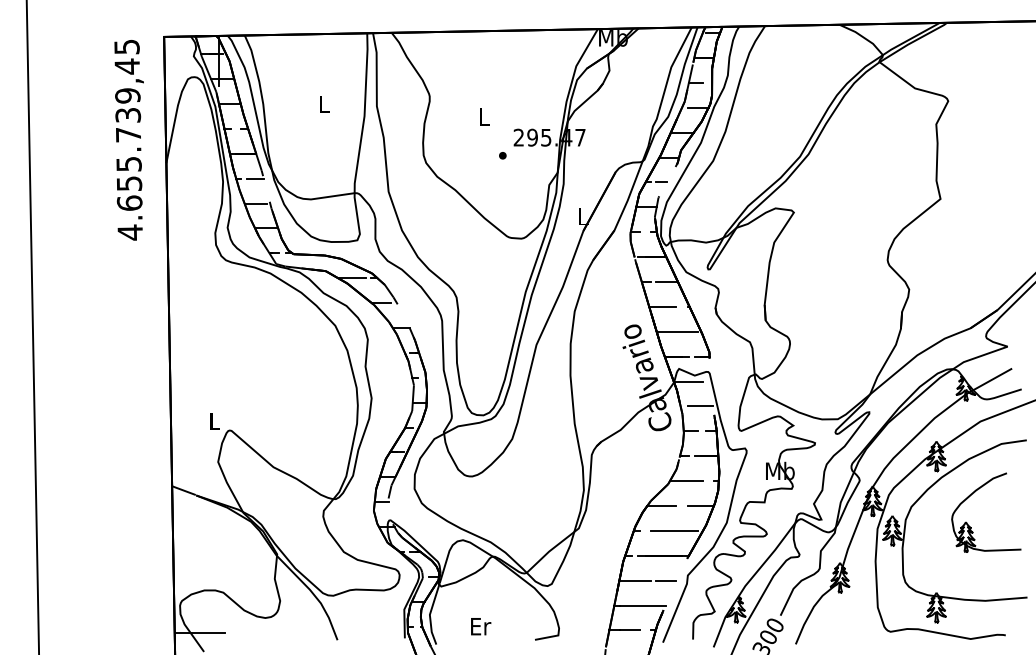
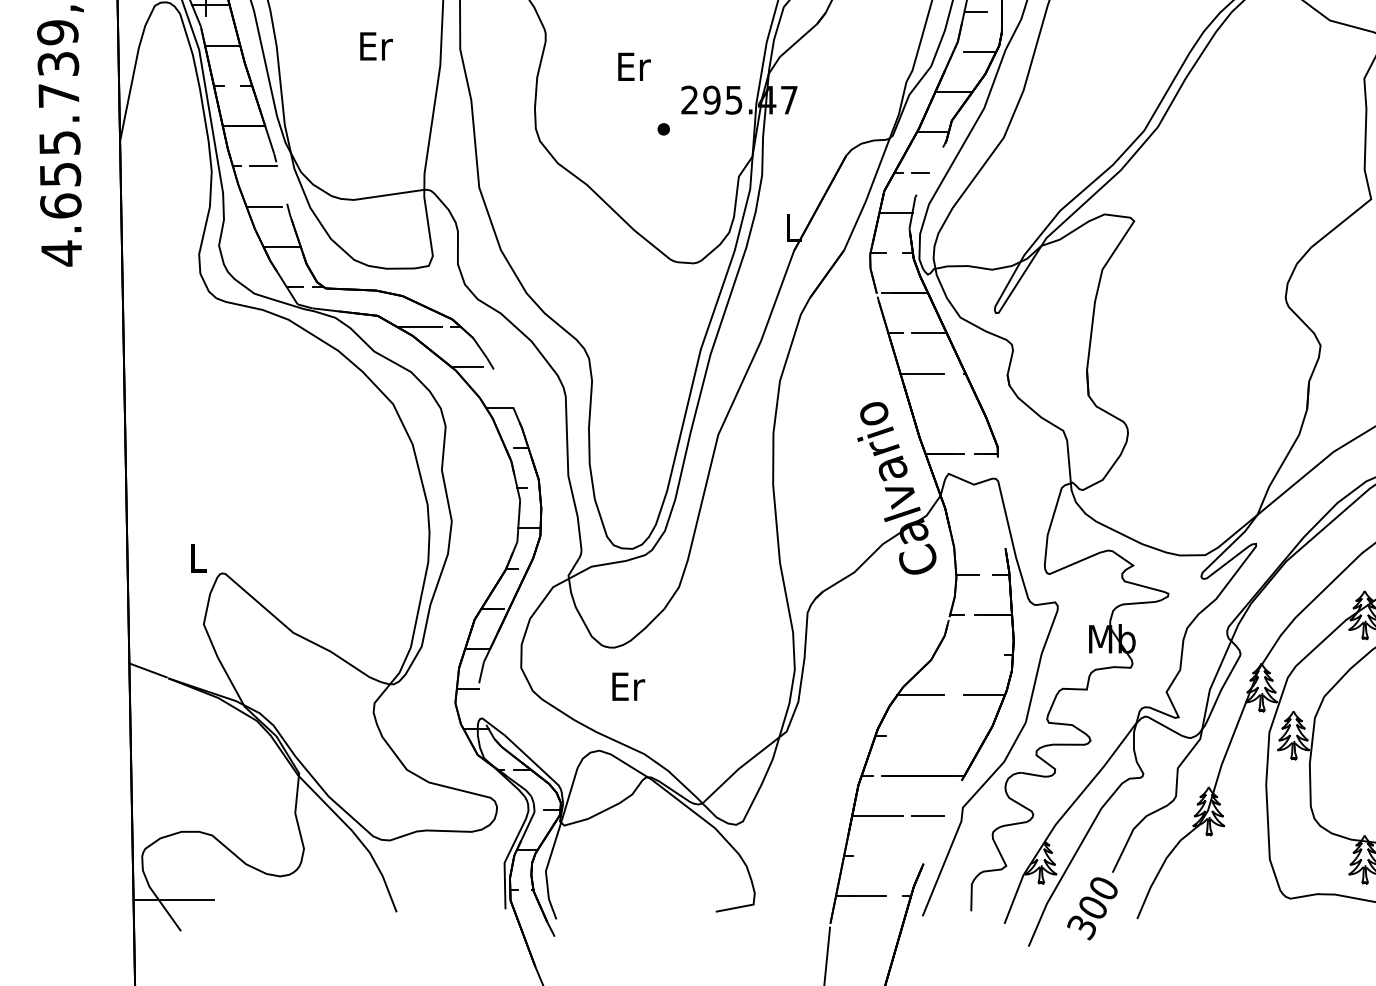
text: (325, 104) -> (377, 46), L -> Er
text: (484, 116) -> (634, 65), L -> Er
line: (676, 331) -> (944, 413), removed
line: (688, 381) -> (963, 494), removed
line: (700, 406) -> (983, 534), removed
line: (686, 481) -> (960, 655), removed
line: (673, 530) -> (939, 734), removed
line: (642, 605) -> (889, 856), removed
text: (481, 626) -> (629, 686), moved

